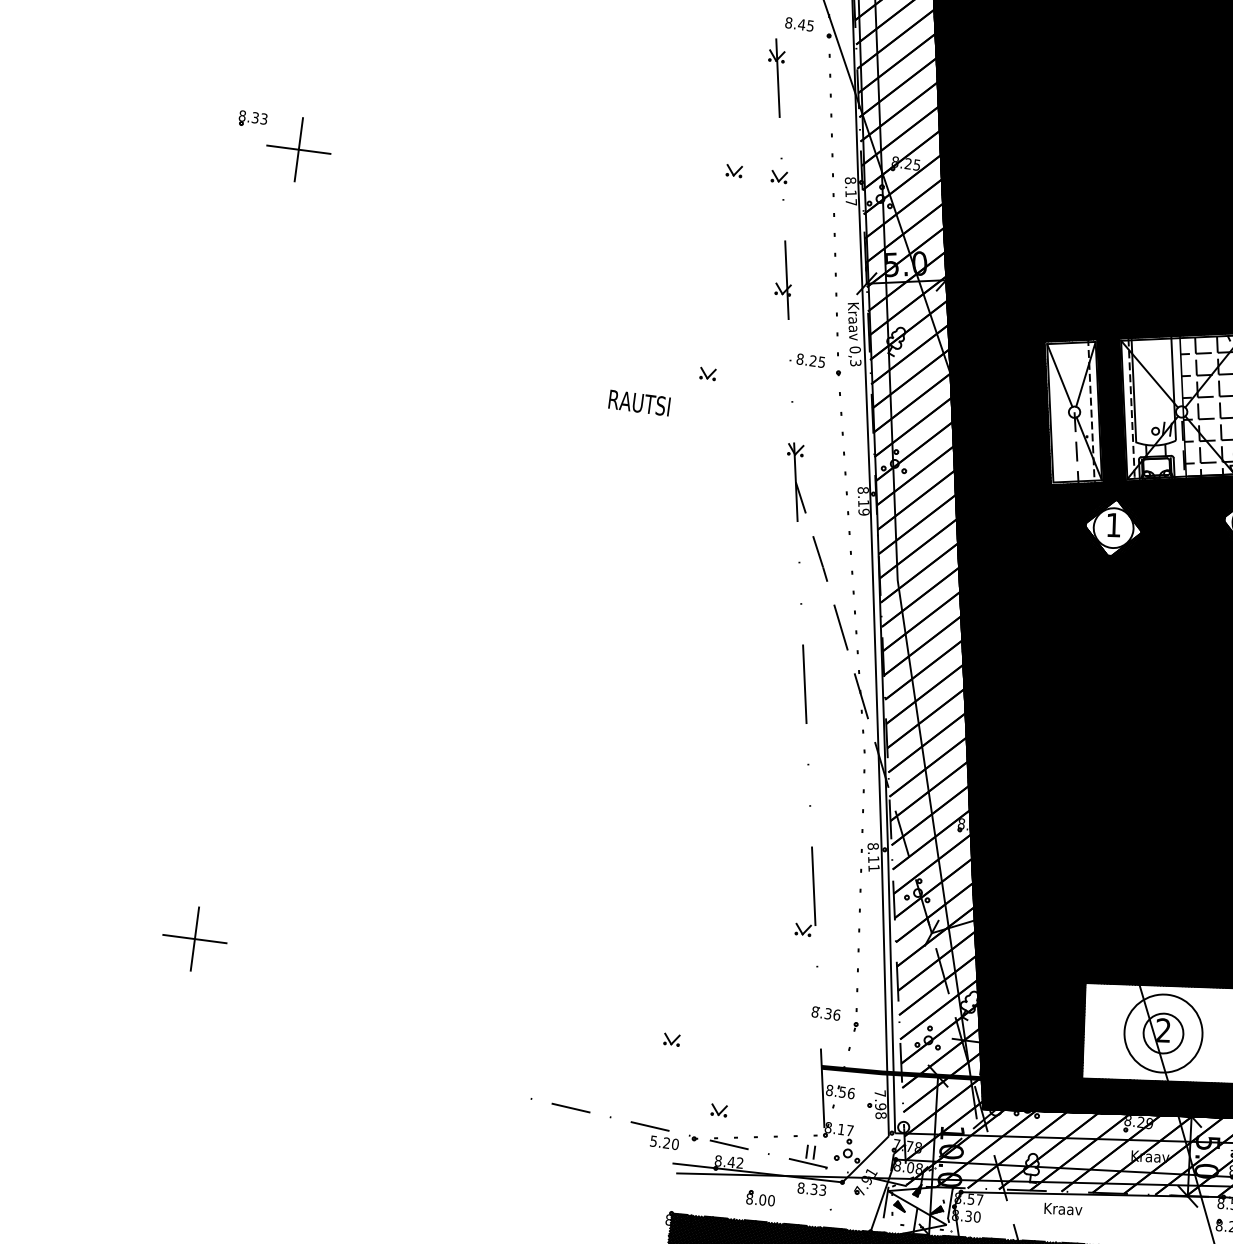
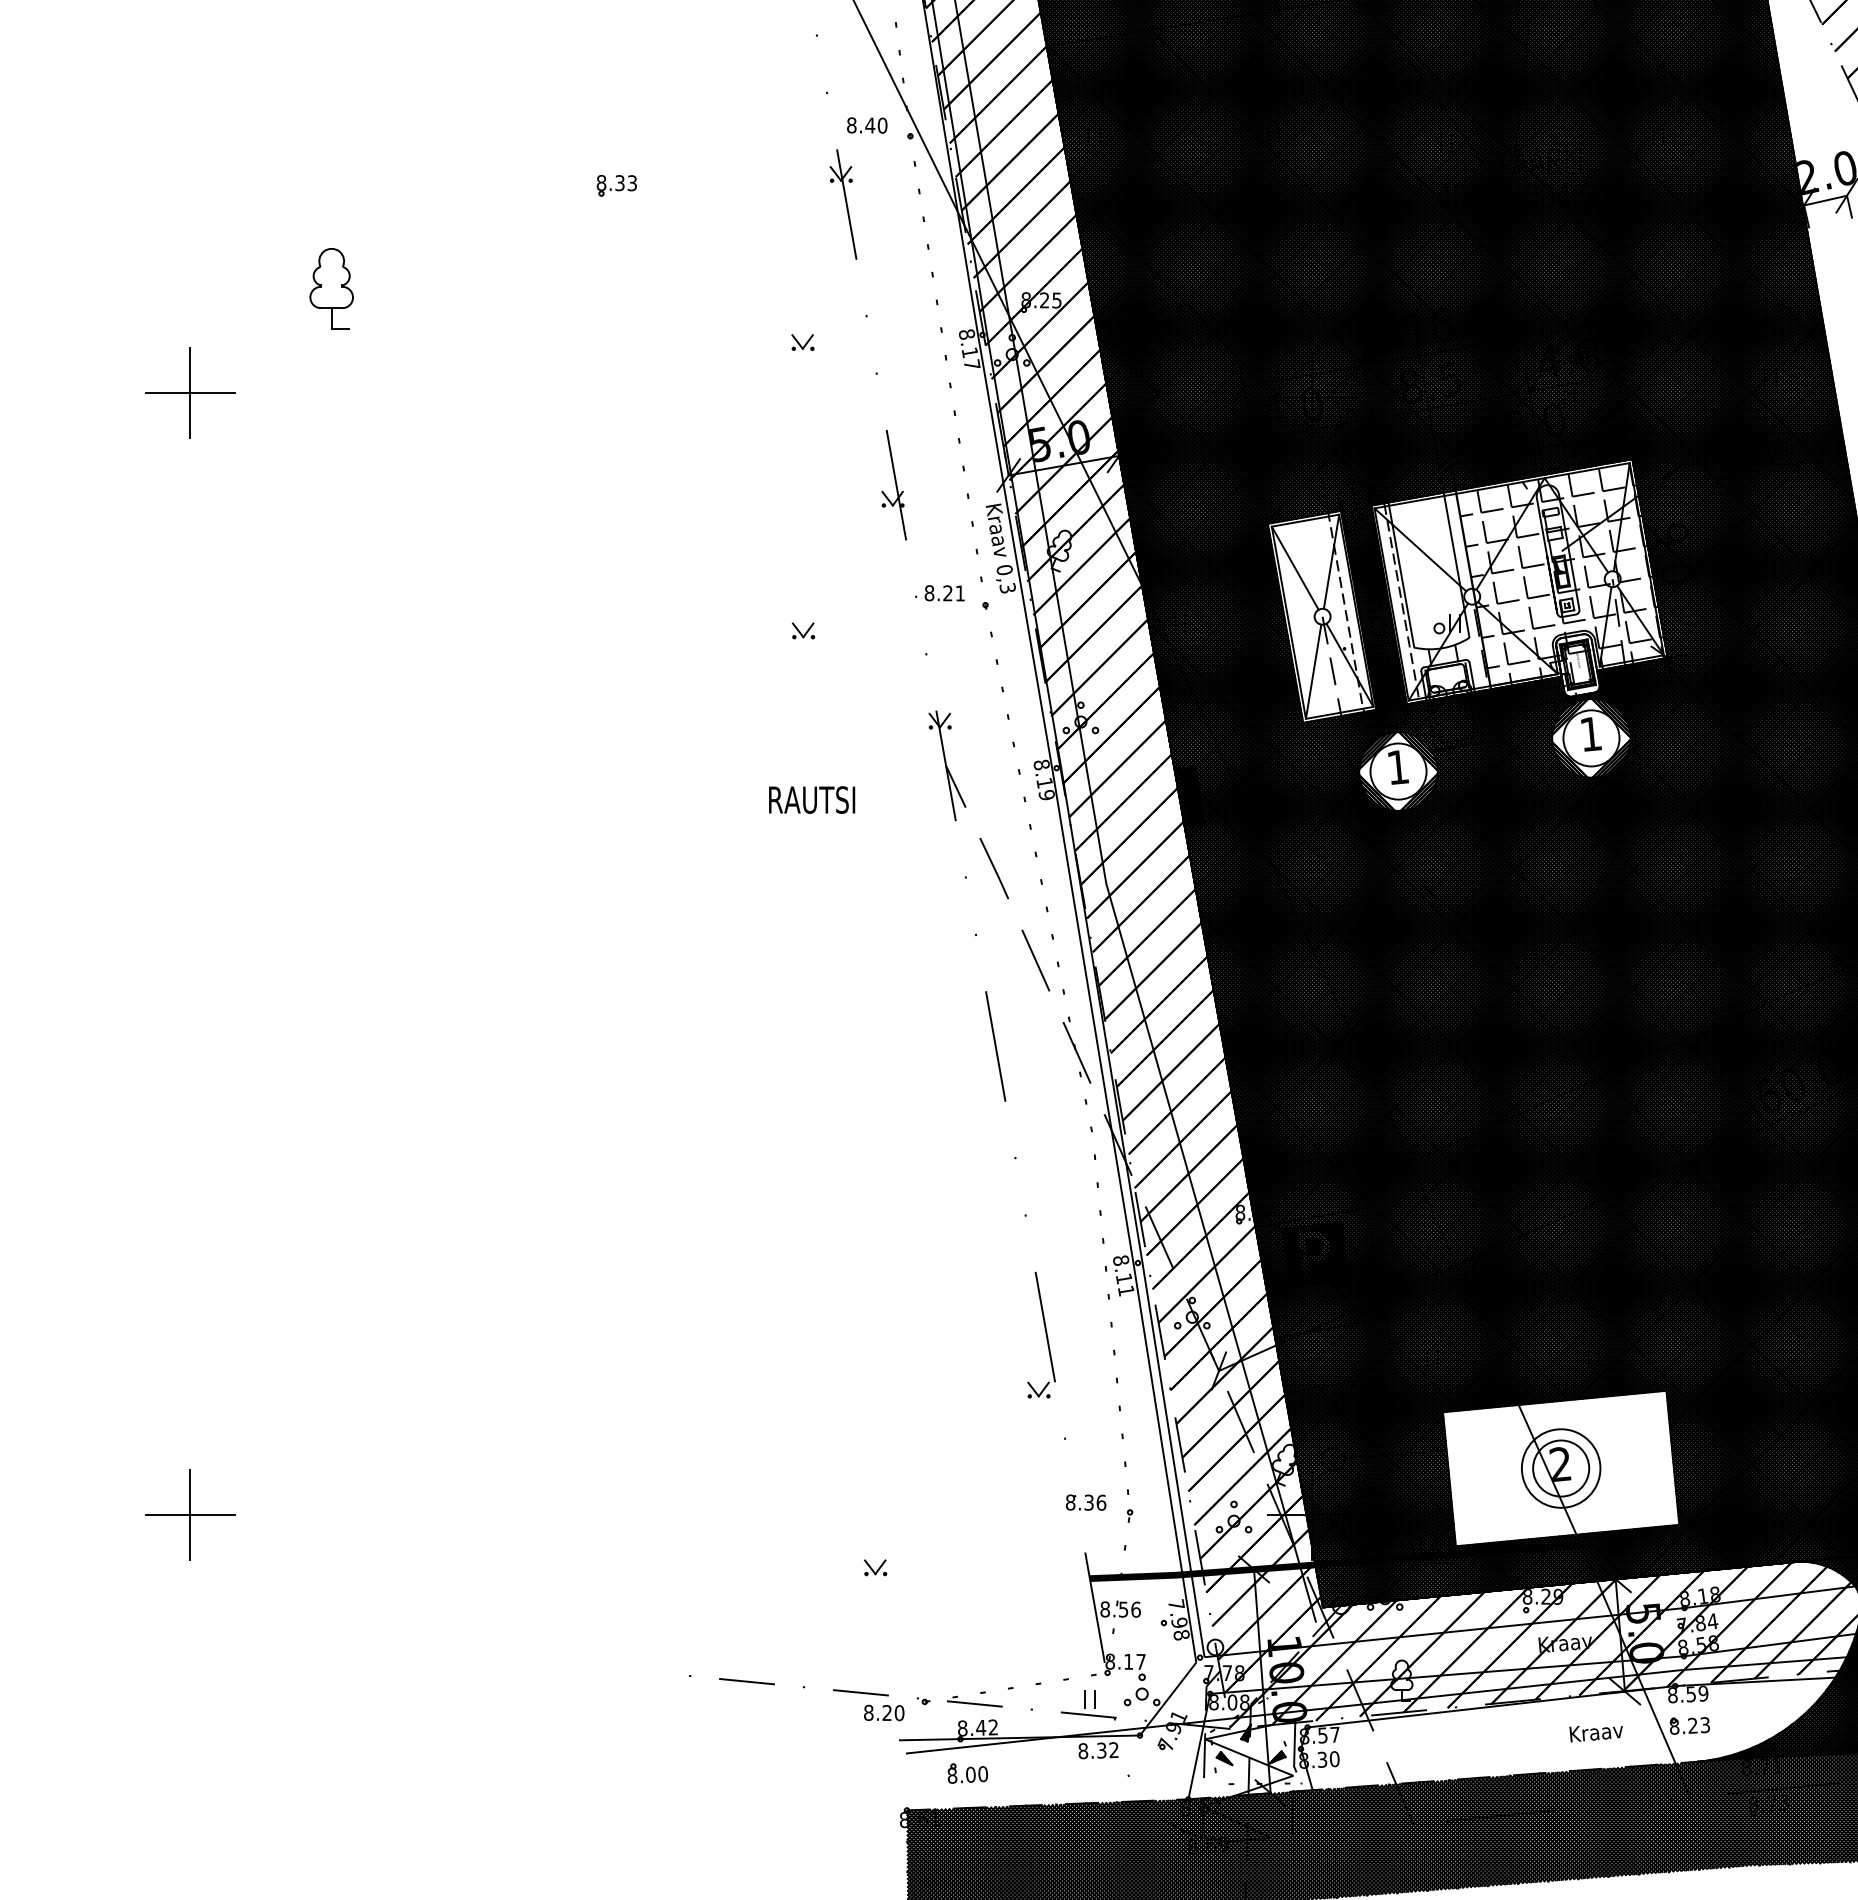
text: (810, 25) -> (882, 125), 8.45 -> 8.40
part: (407, 89) -> (331, 288), added
part: (252, 119) -> (616, 185), moved
part: (779, 177) -> (866, 342), removed
text: (821, 362) -> (959, 593), 8.25 -> 8.21
text: (639, 402) -> (812, 799), moved
line: (1063, 449) -> (1313, 671), added
circle: (1163, 1033) -> (1560, 1468), size x0.71
part: (719, 1110) -> (954, 1657), removed
text: (653, 1141) -> (868, 1712), 5.20 -> 8.20
text: (822, 1190) -> (1113, 1750), 8.33 -> 8.32
part: (760, 1198) -> (967, 1773), moved
text: (1062, 1210) -> (1595, 1734), moved

